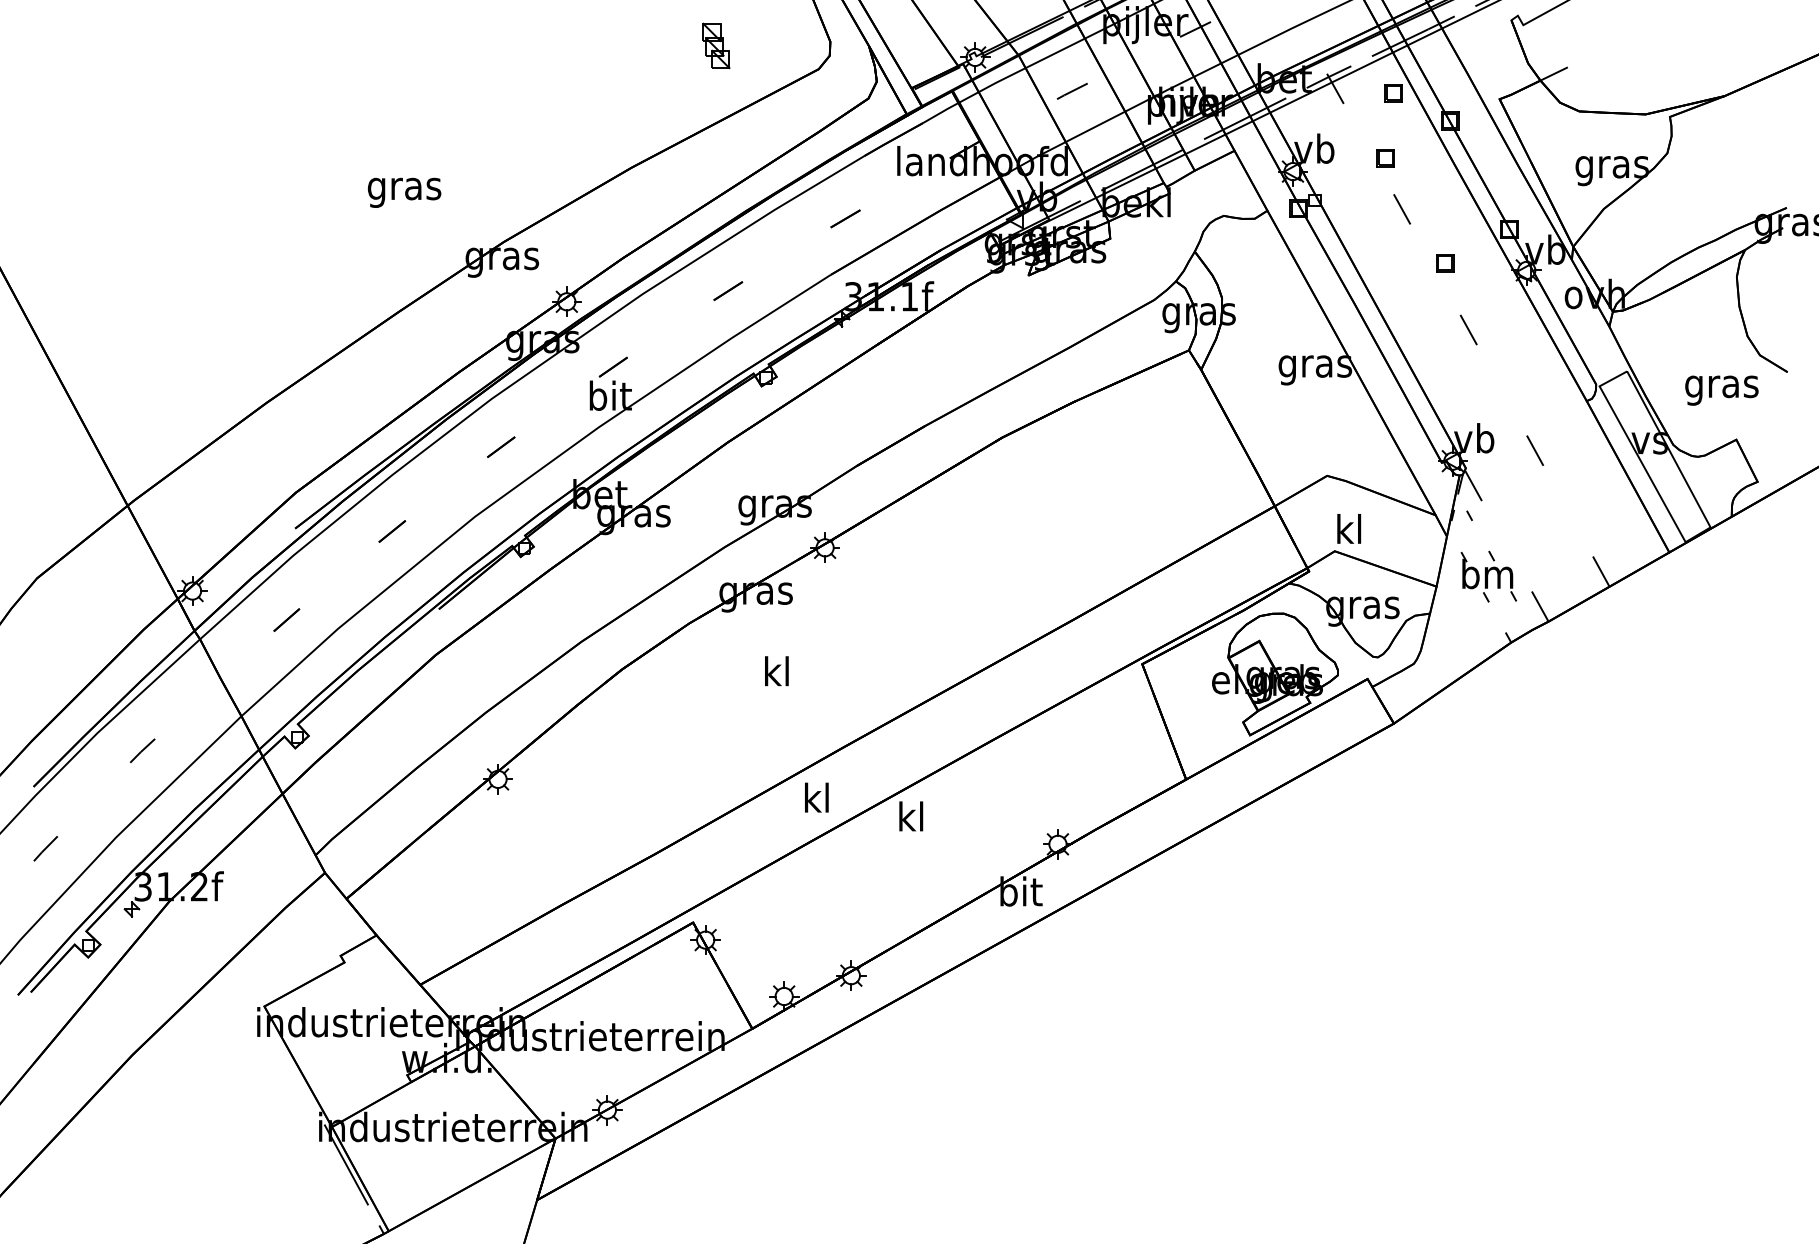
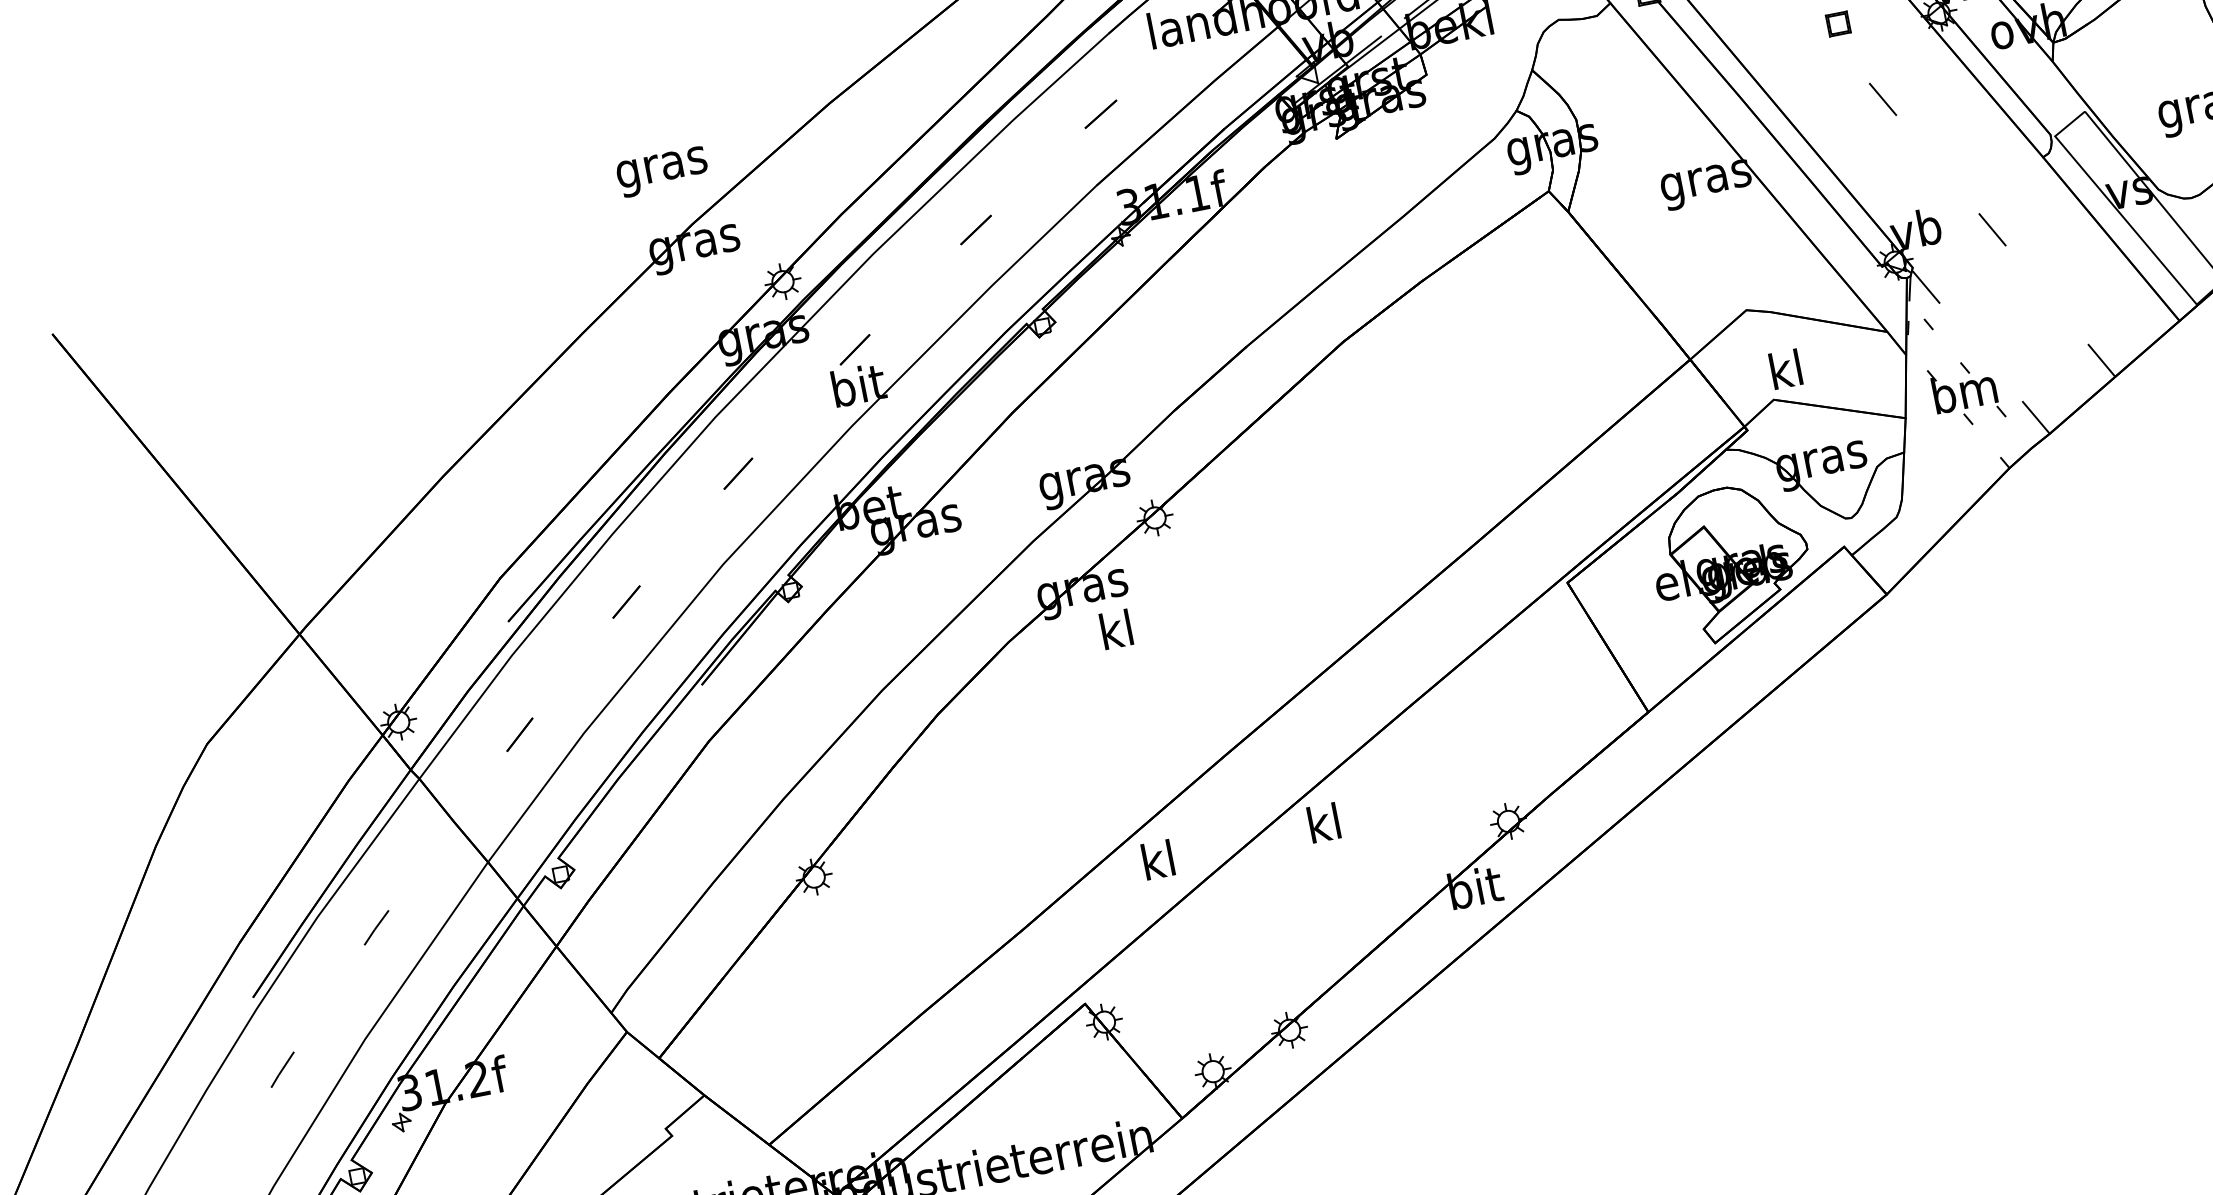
text: (404, 192) -> (662, 171), moved
text: (776, 671) -> (1116, 629), moved
text: (816, 797) -> (1157, 859), moved

